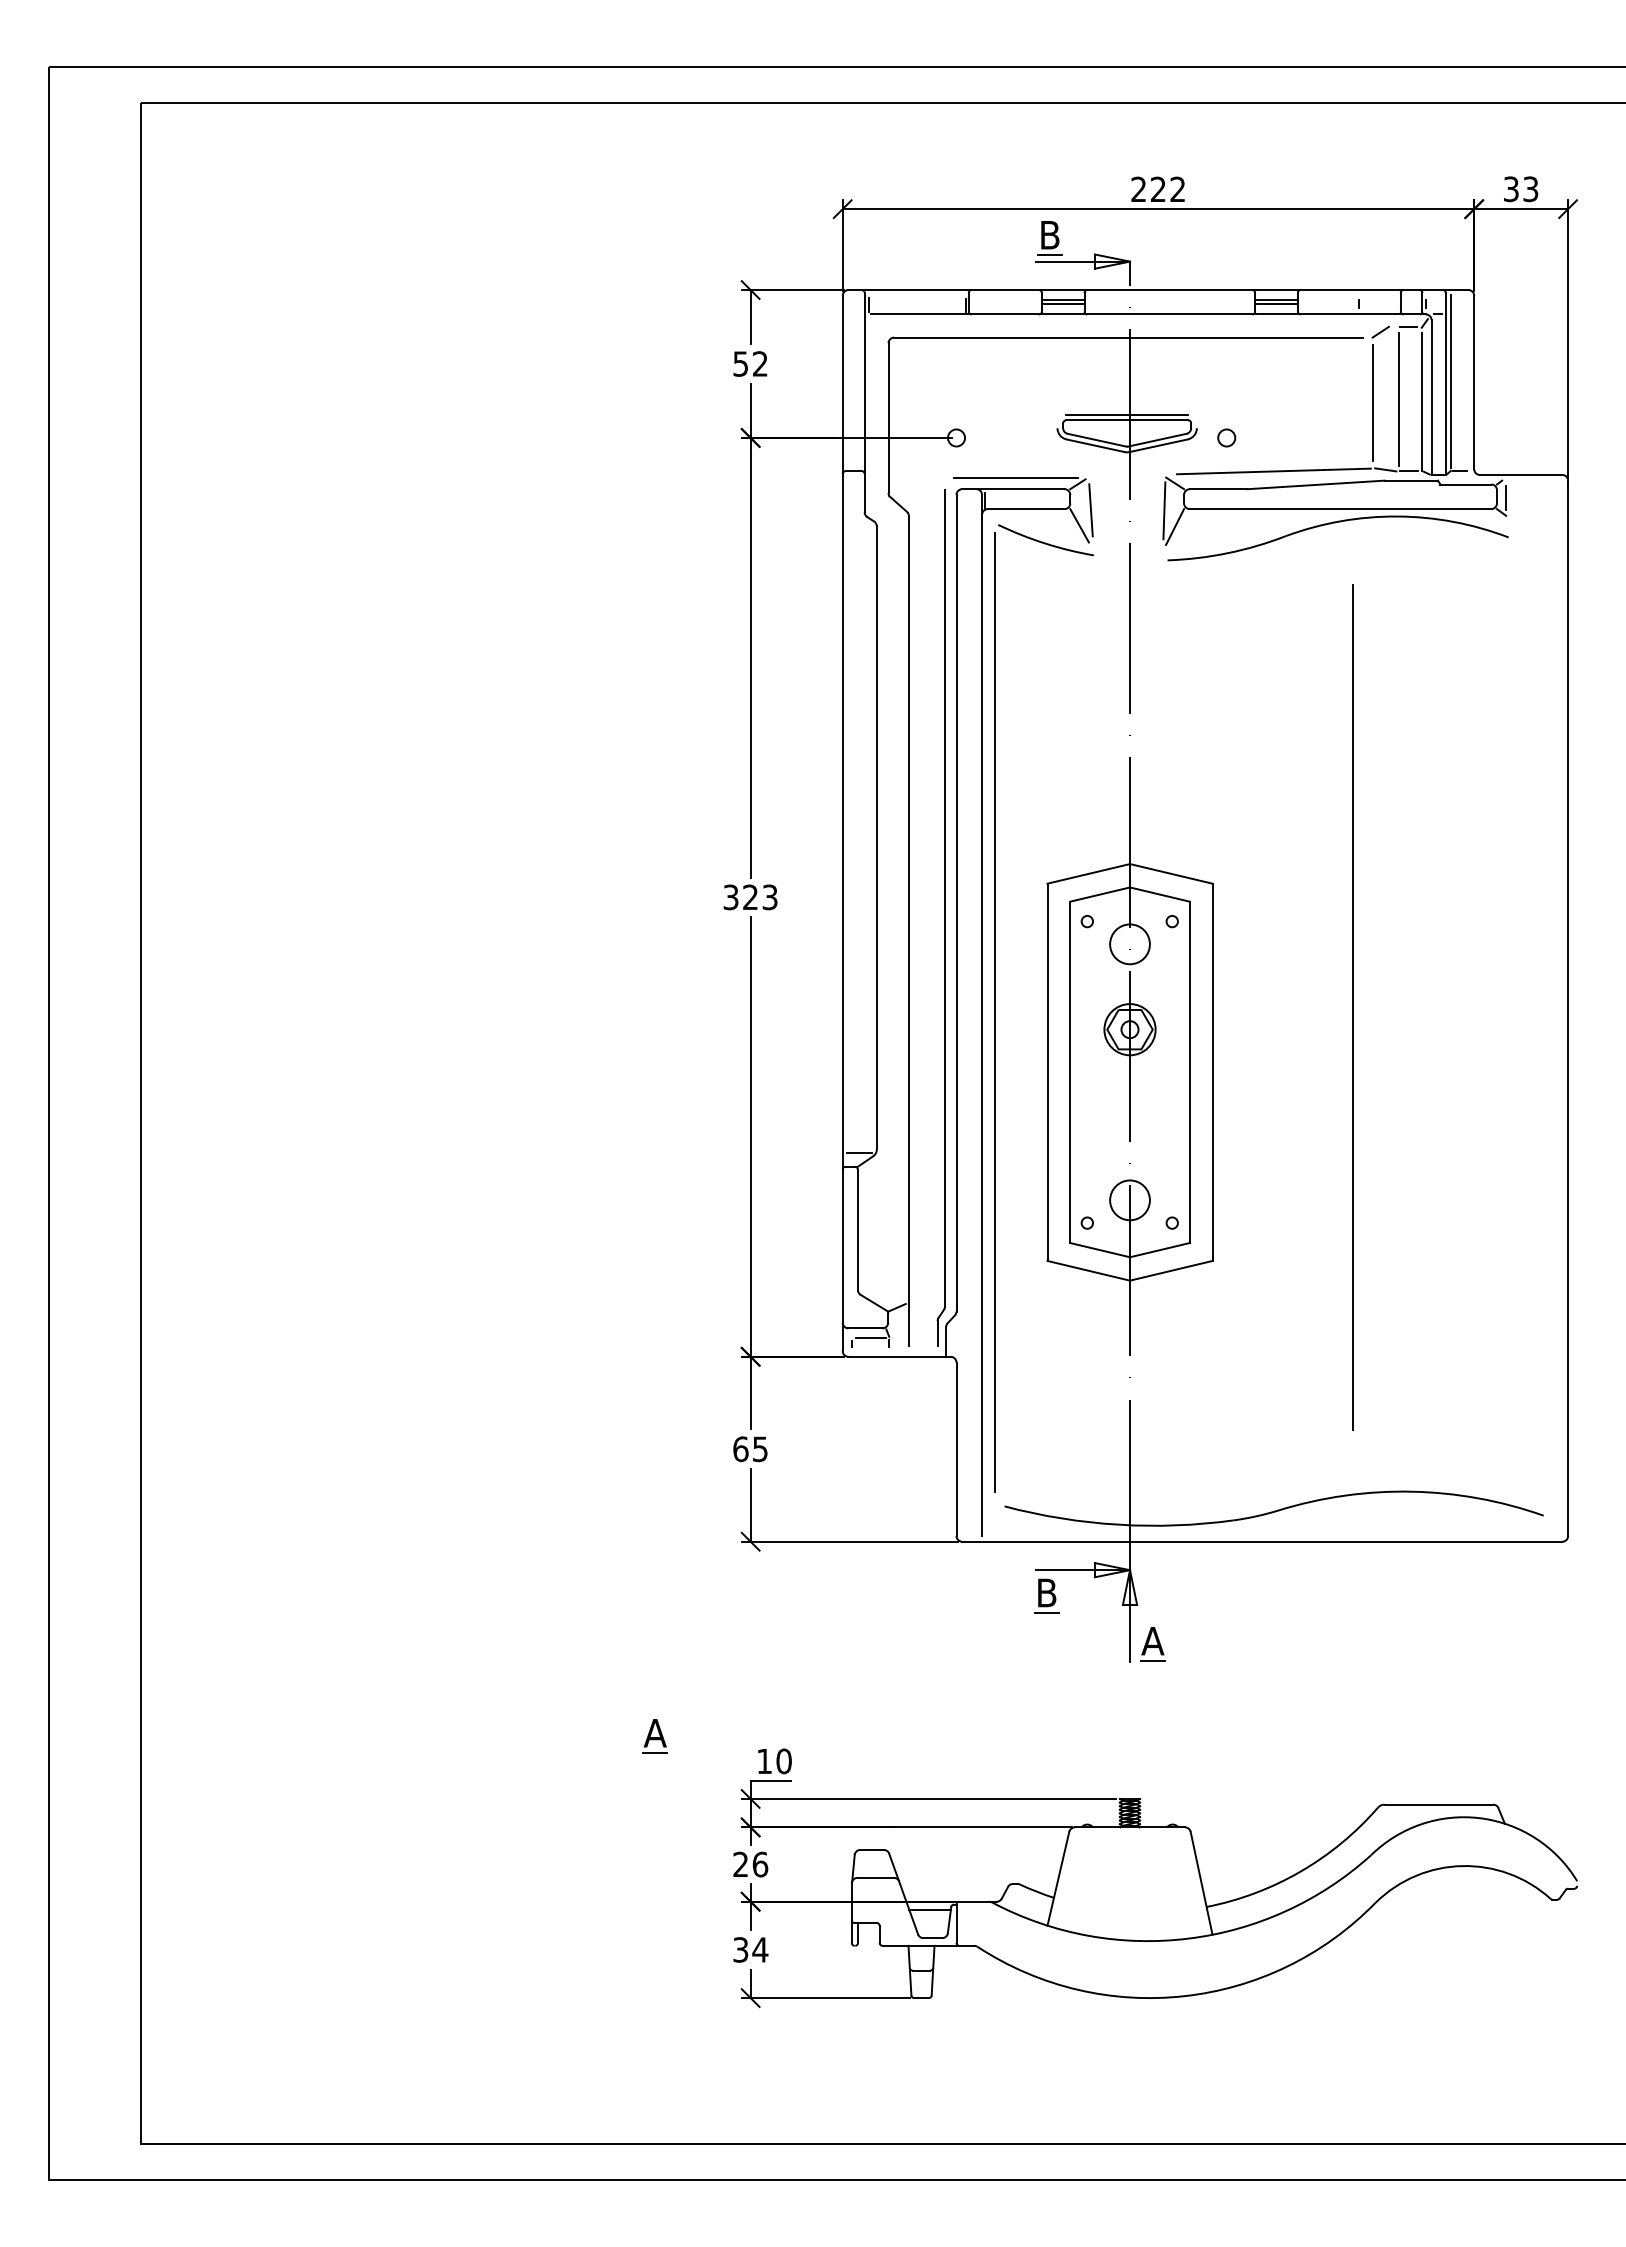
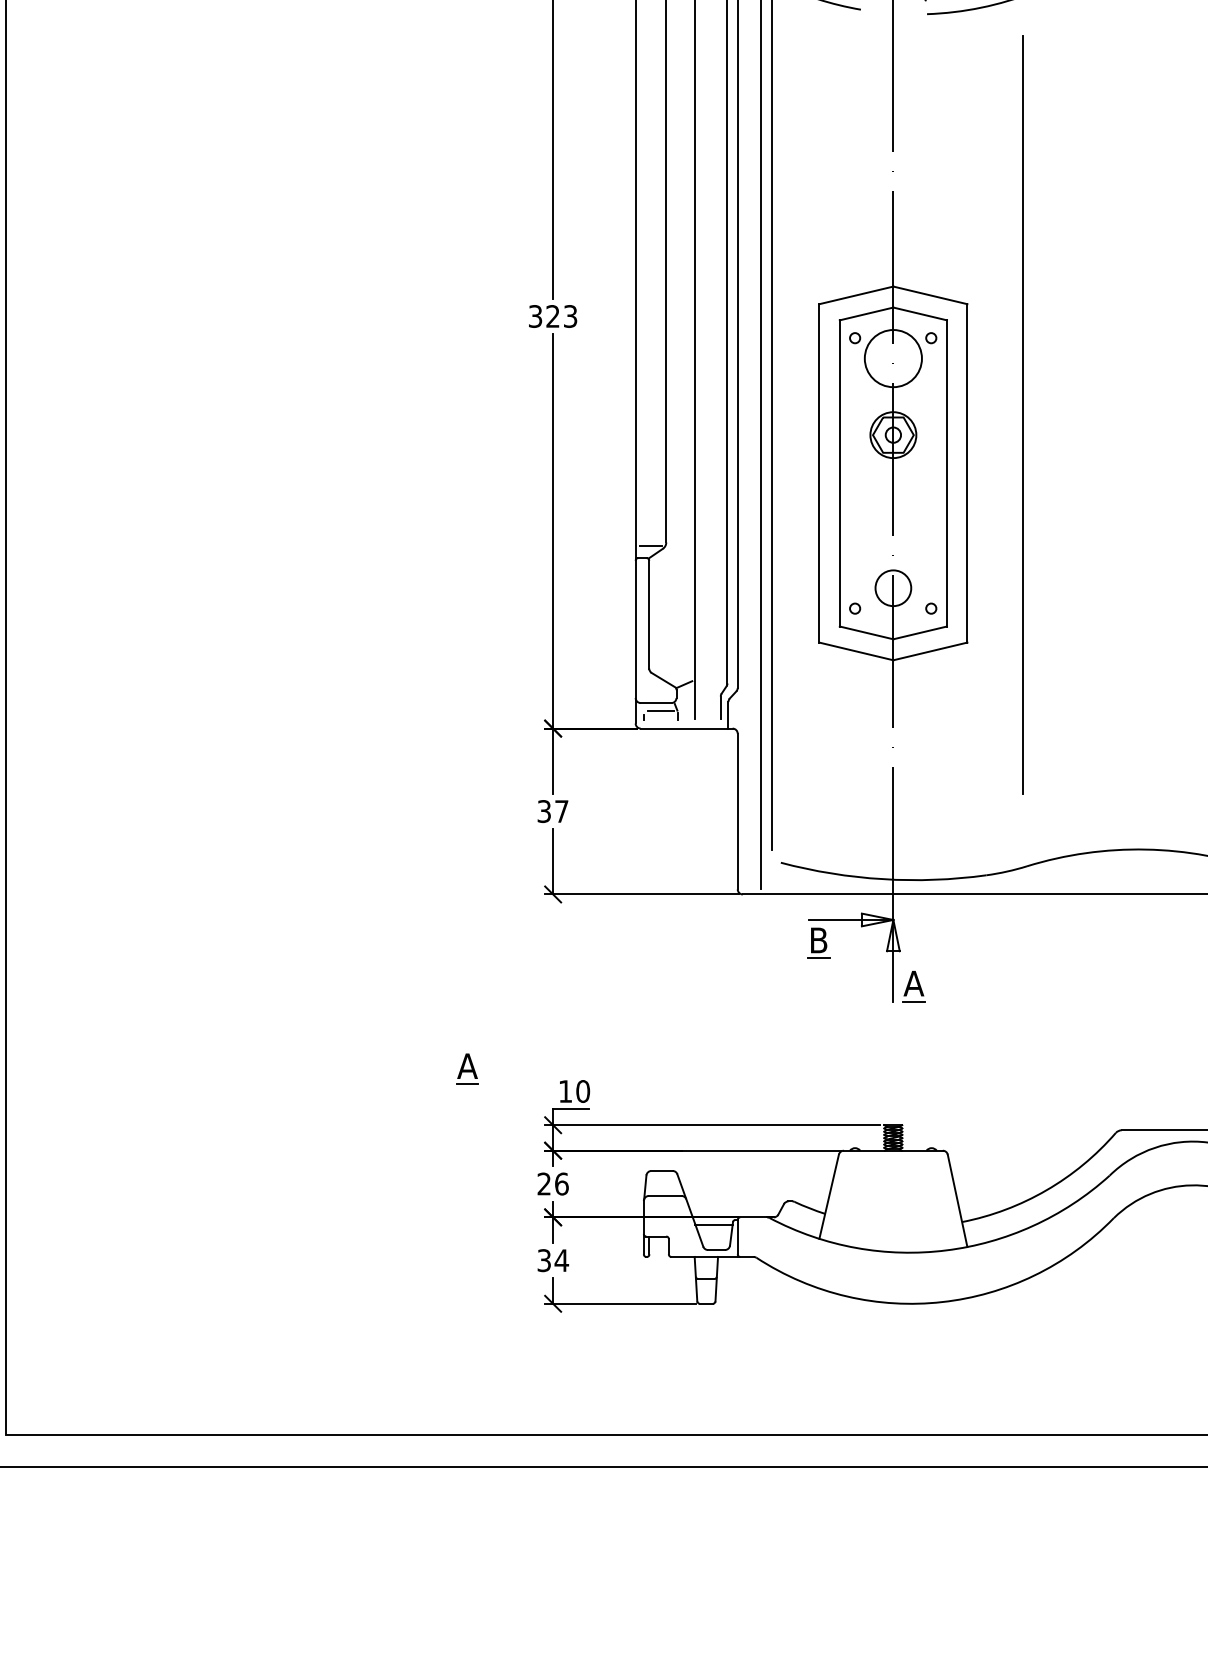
circle: (1129, 944) -> (892, 358), size x1.6
line: (1352, 1007) -> (1022, 415), moved
text: (750, 1449) -> (552, 811), 65 -> 37

